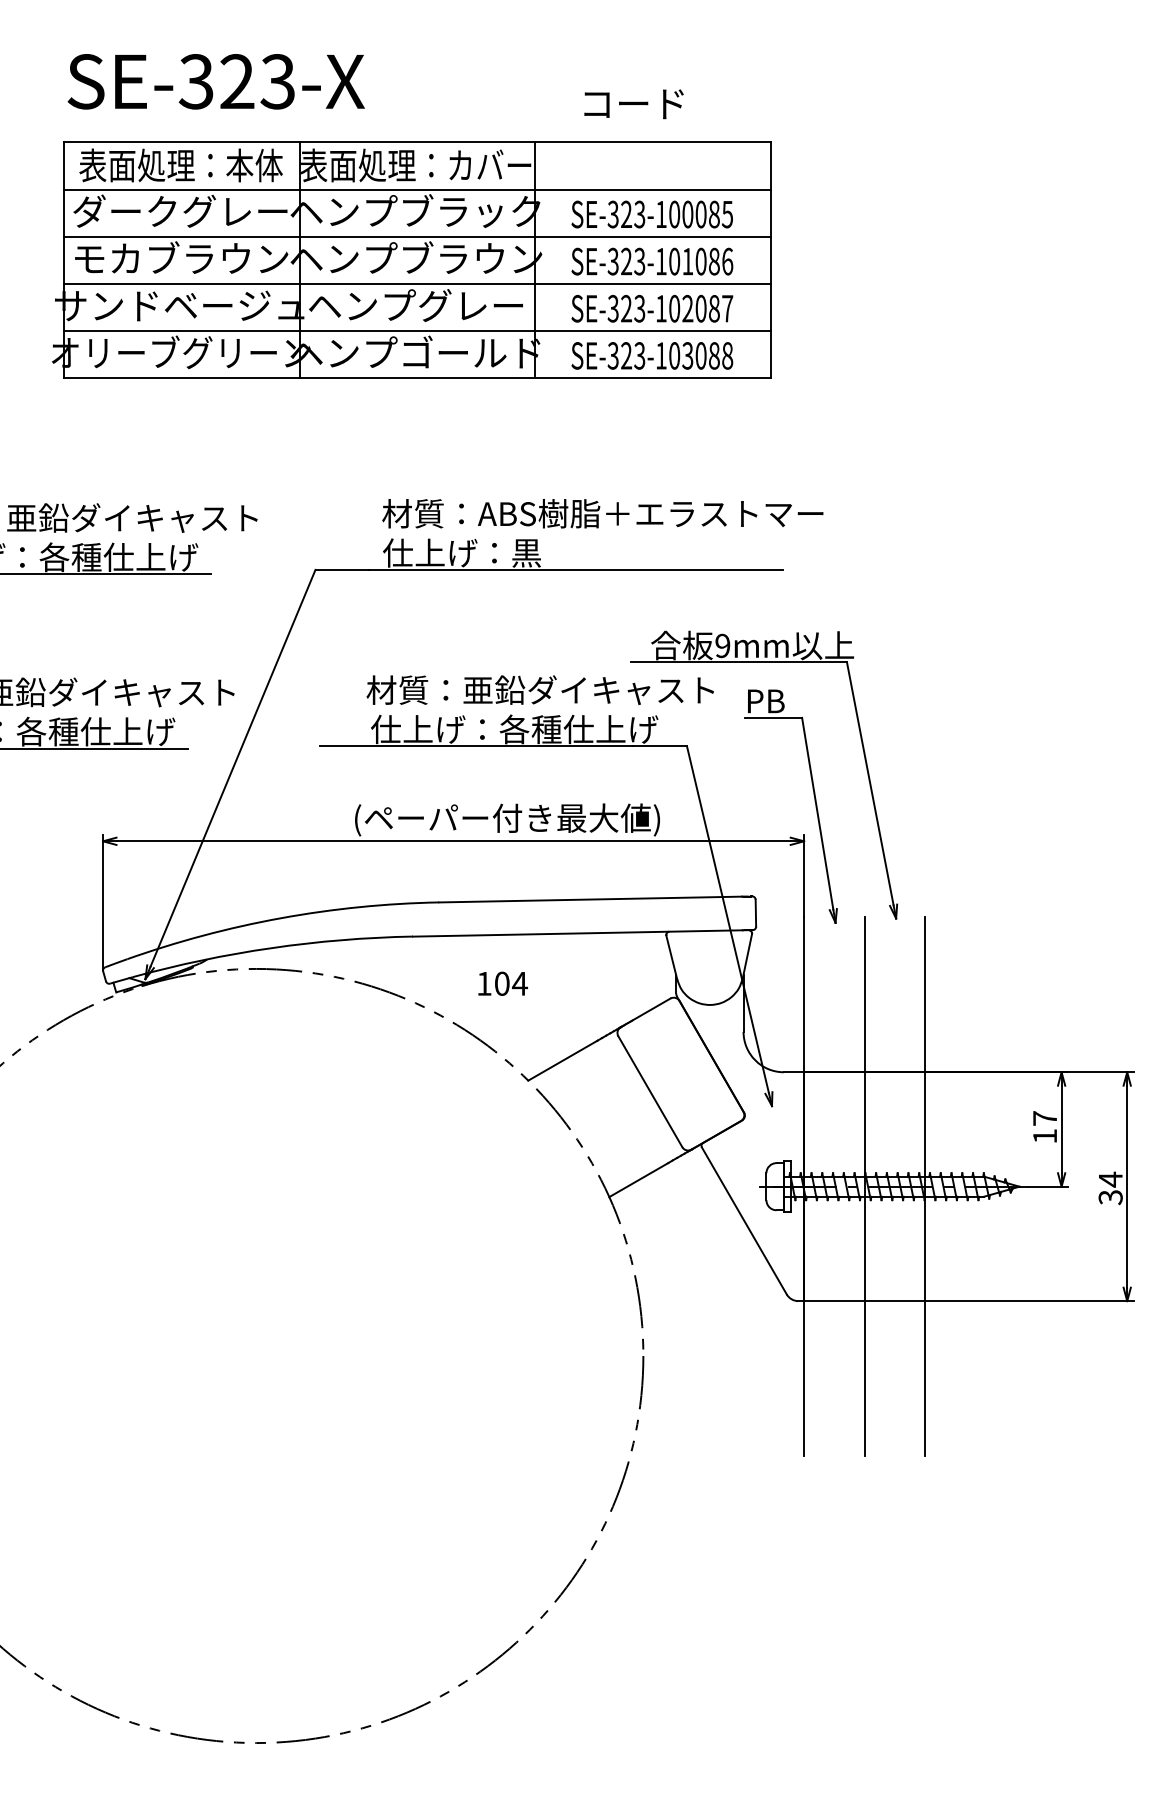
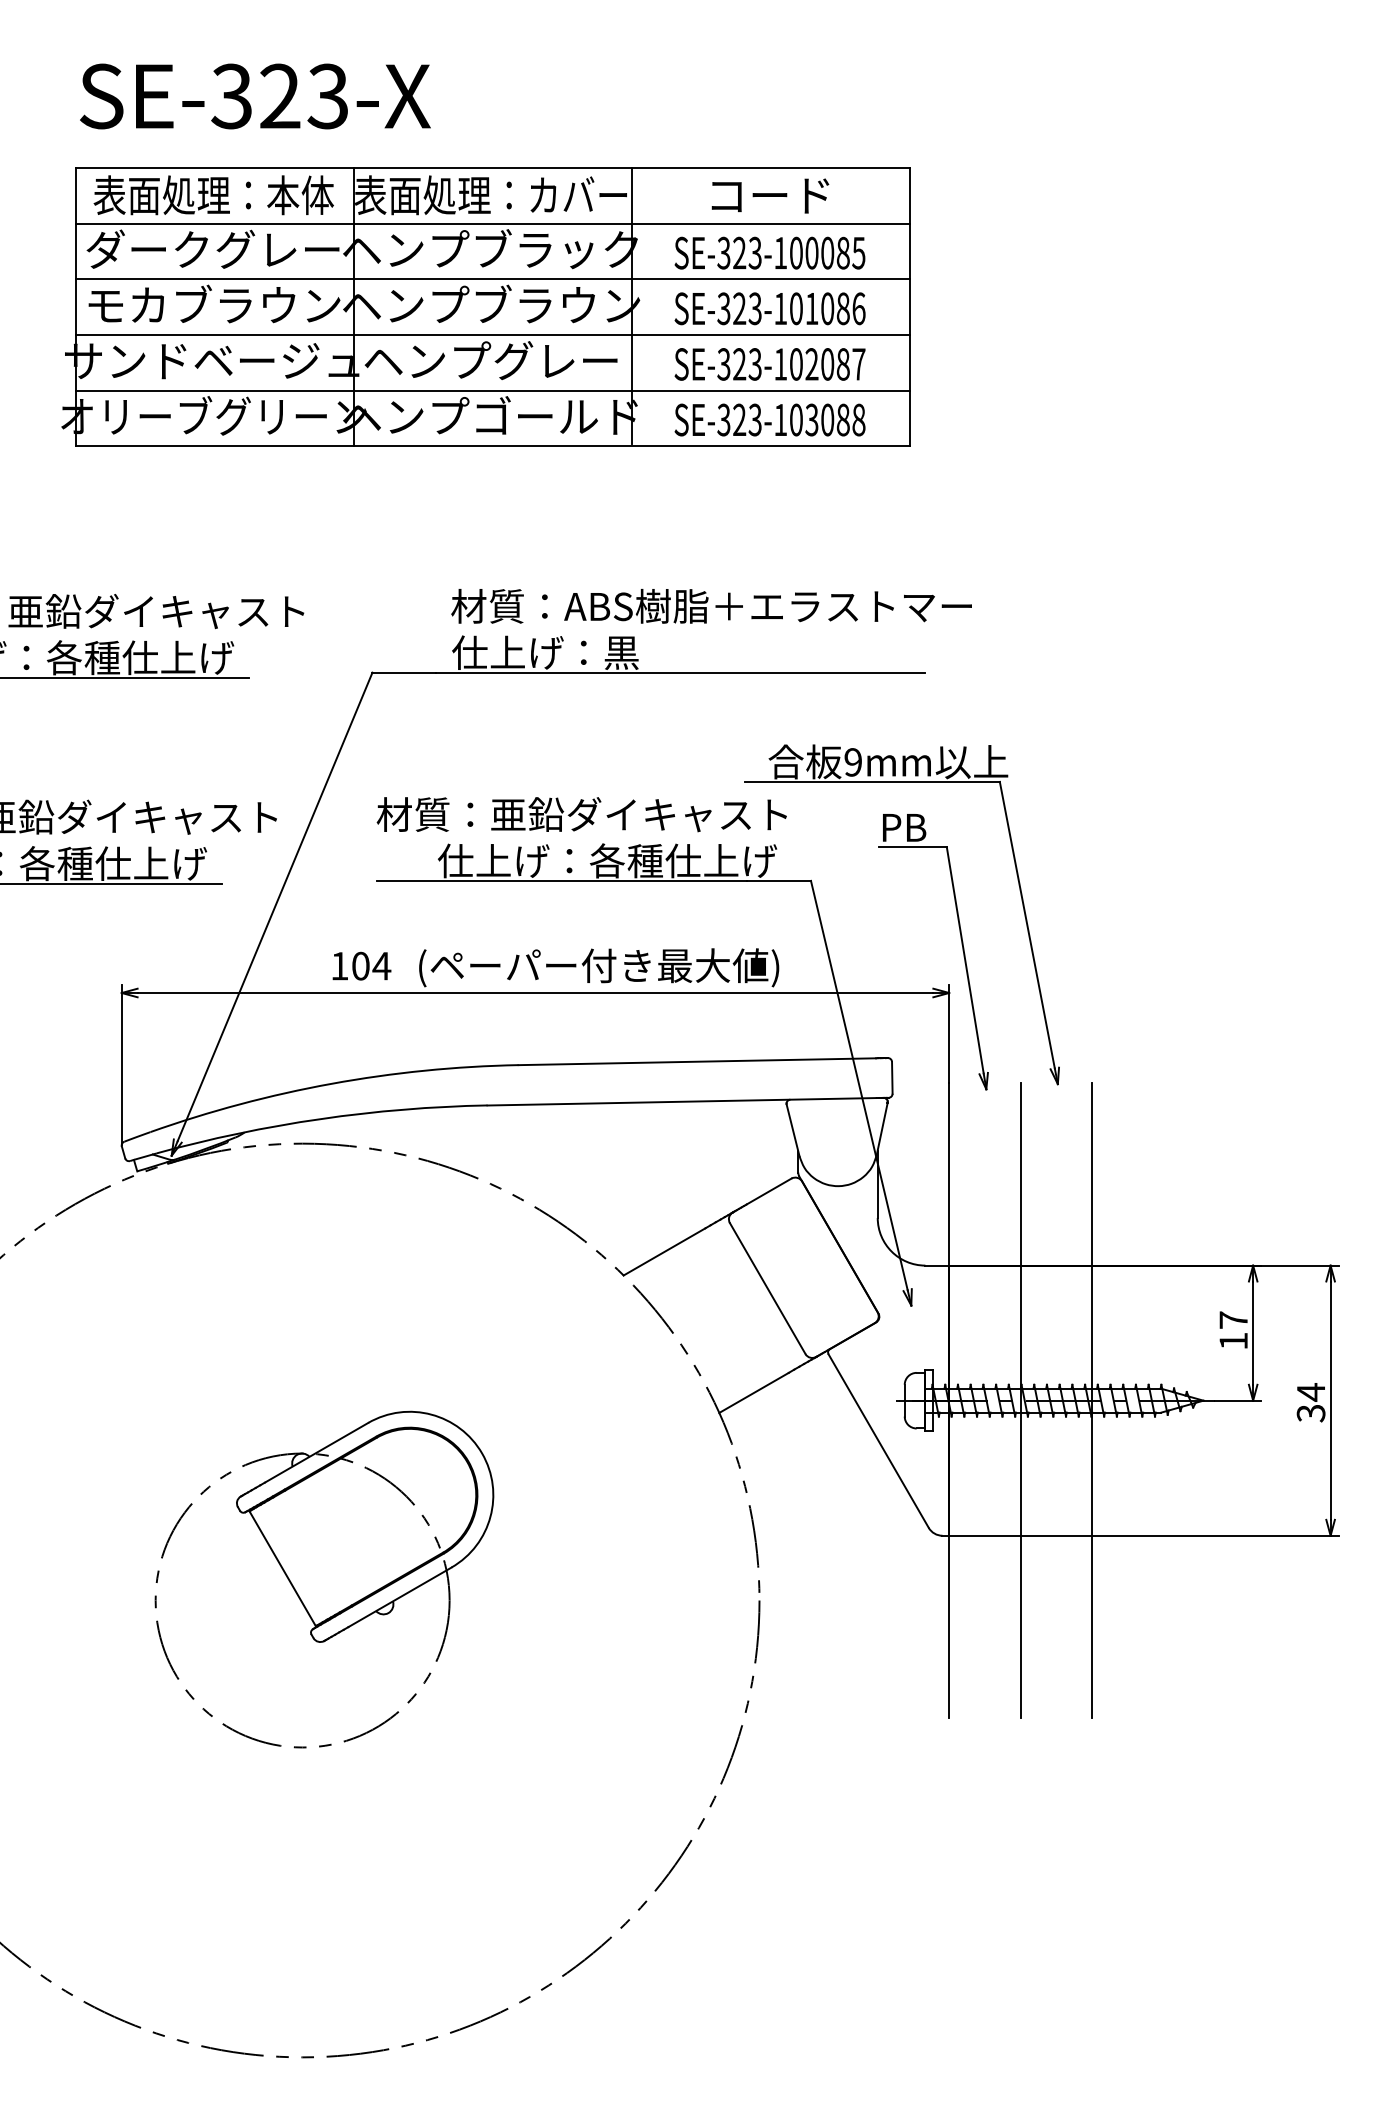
text: (634, 103) -> (770, 195), moved
text: (540, 690) -> (581, 814), moved
text: (502, 983) -> (361, 965), moved
part: (274, 1338) -> (324, 1579), added

